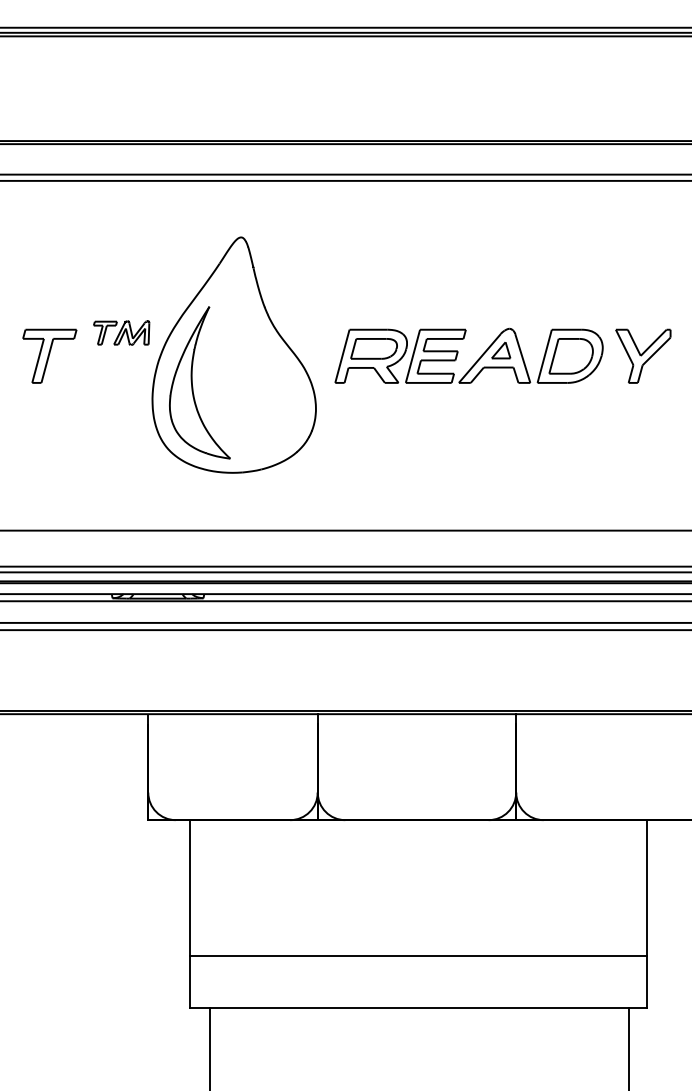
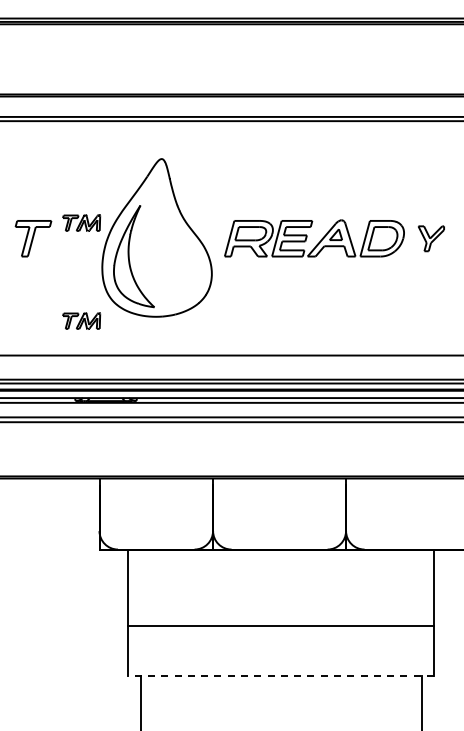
part: (643, 355) -> (431, 238), size x0.7
part: (121, 478) -> (81, 320), added
line: (418, 955) -> (280, 625), moved
line: (418, 1008) -> (280, 675), solid -> dashed

